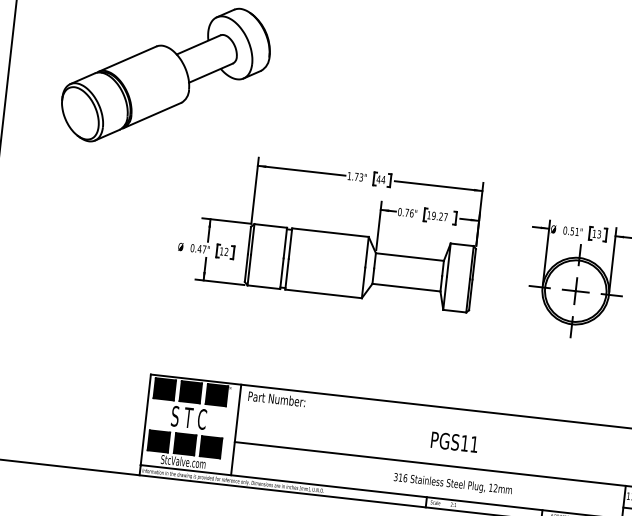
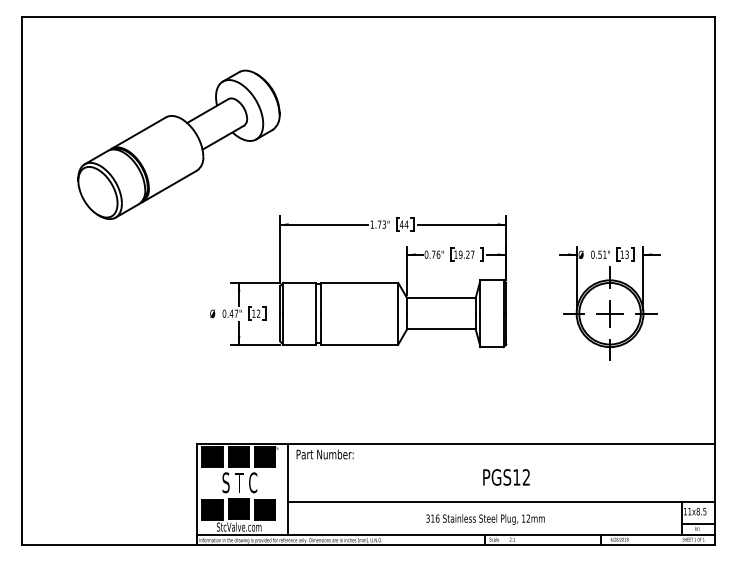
text: (473, 444) -> (525, 477), PGS11 -> PGS12
text: (452, 484) -> (485, 519), moved

